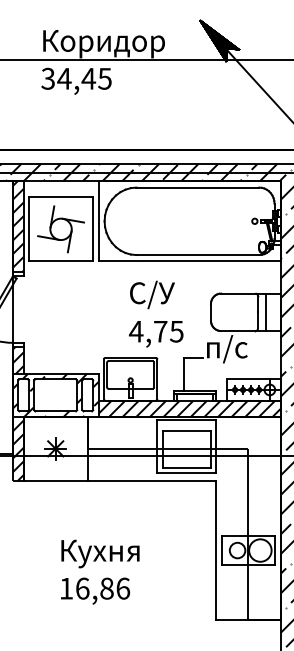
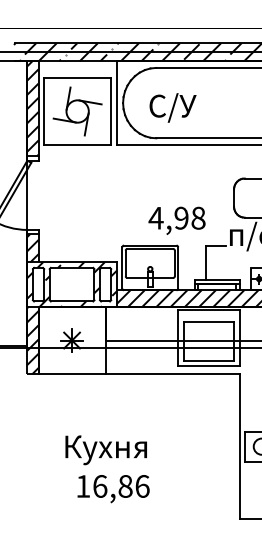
text: (152, 294) -> (173, 107), moved
text: (168, 331) -> (189, 218), 4,75 -> 4,98
text: (100, 553) -> (106, 449), moved

